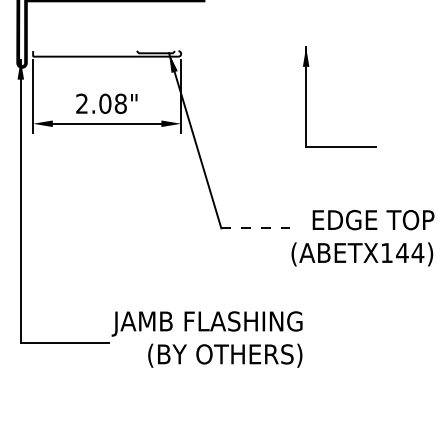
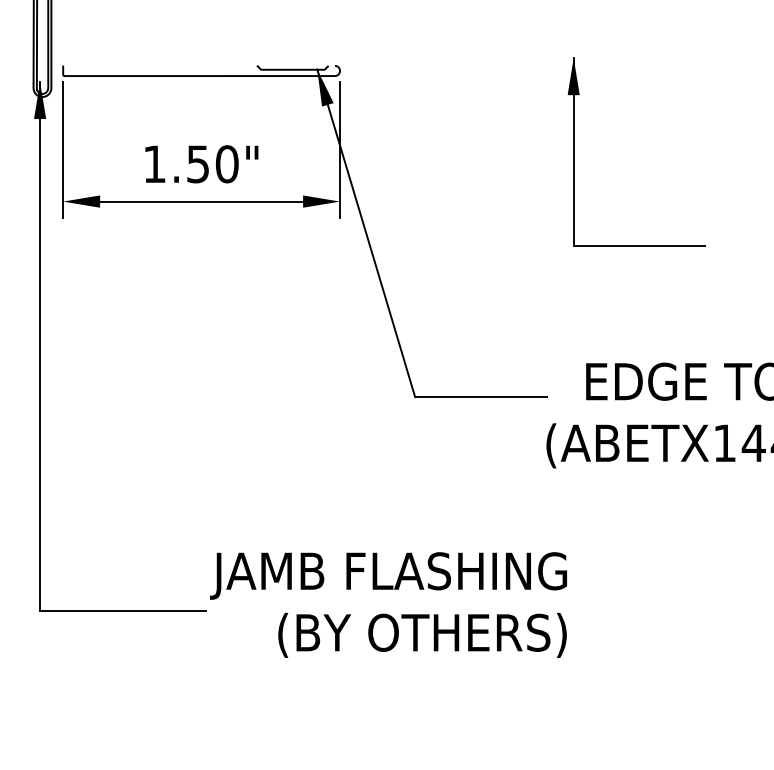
text: (101, 103) -> (191, 163), 2.08" -> 1.50"
line: (257, 228) -> (482, 397), dashed -> solid

